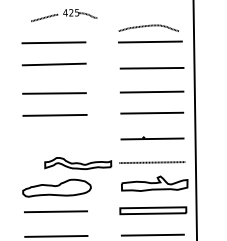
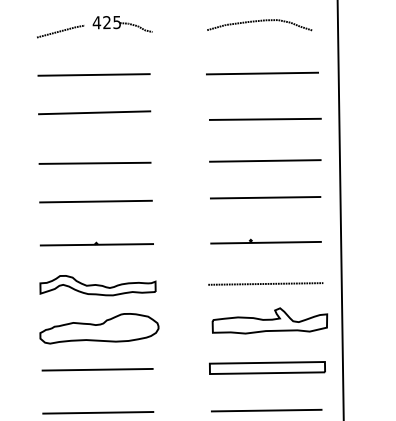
part: (64, 15) -> (95, 27), moved
curve: (148, 26) -> (259, 22), moved
line: (55, 139) -> (96, 243), added
part: (78, 163) -> (98, 285), moved

